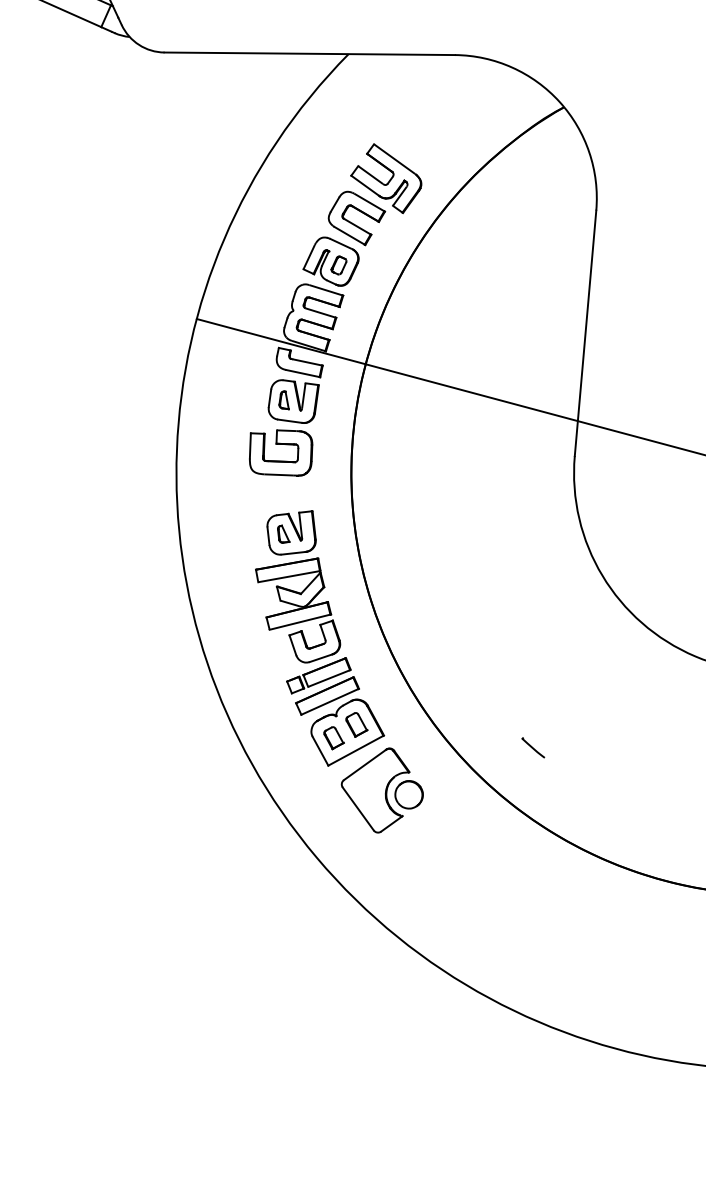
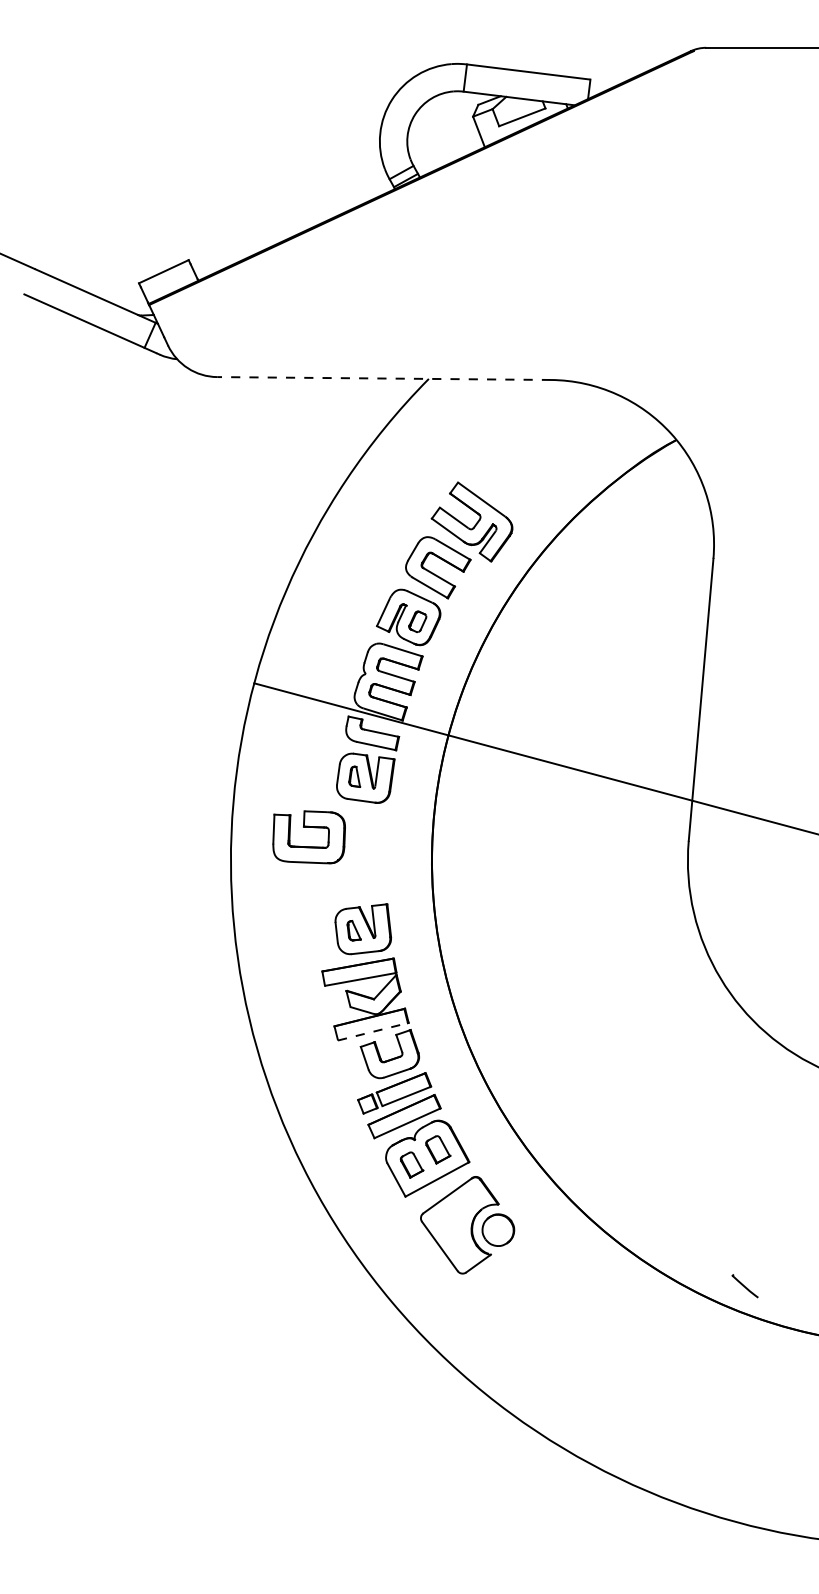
line: (310, 53) -> (384, 378), solid -> dashed
part: (280, 460) -> (308, 846), moved
line: (300, 621) -> (373, 1031), solid -> dashed
line: (532, 748) -> (744, 1286), moved

